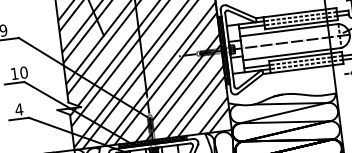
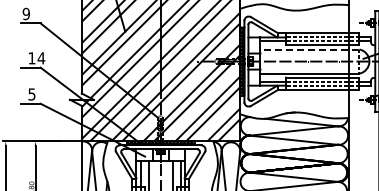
line: (288, 30) -> (309, 49), solid -> dashed
text: (24, 72) -> (41, 58), 10 -> 14
text: (18, 109) -> (31, 94), 4 -> 5

